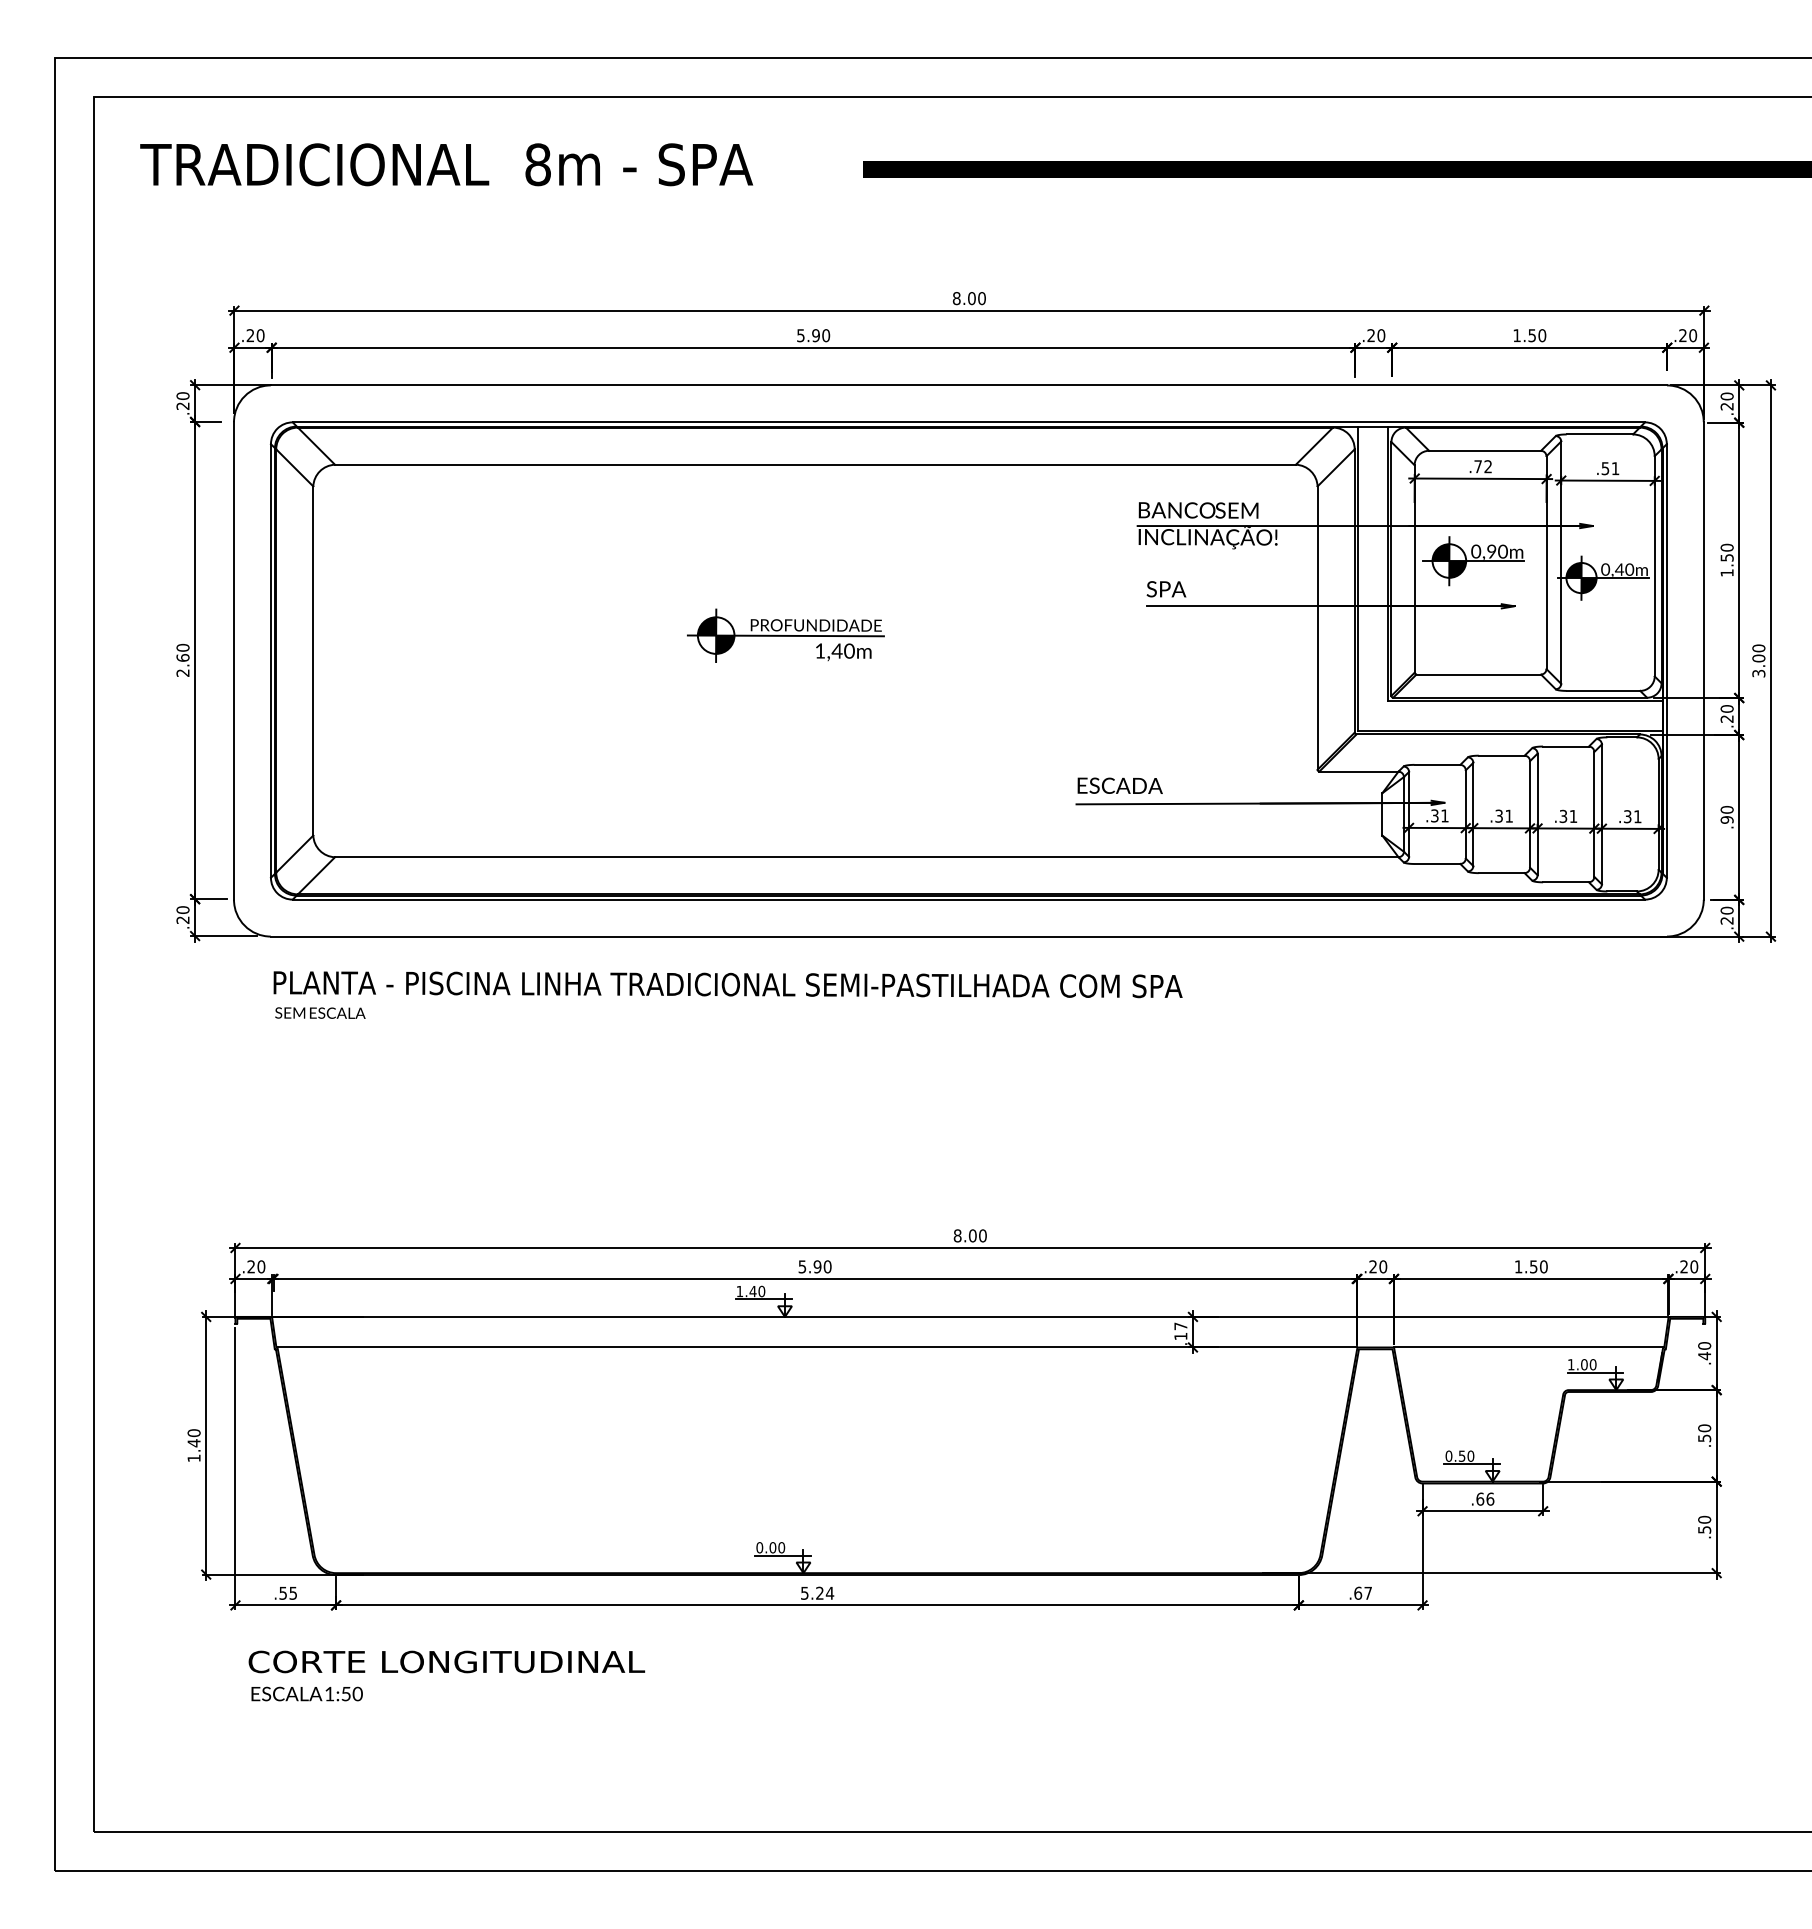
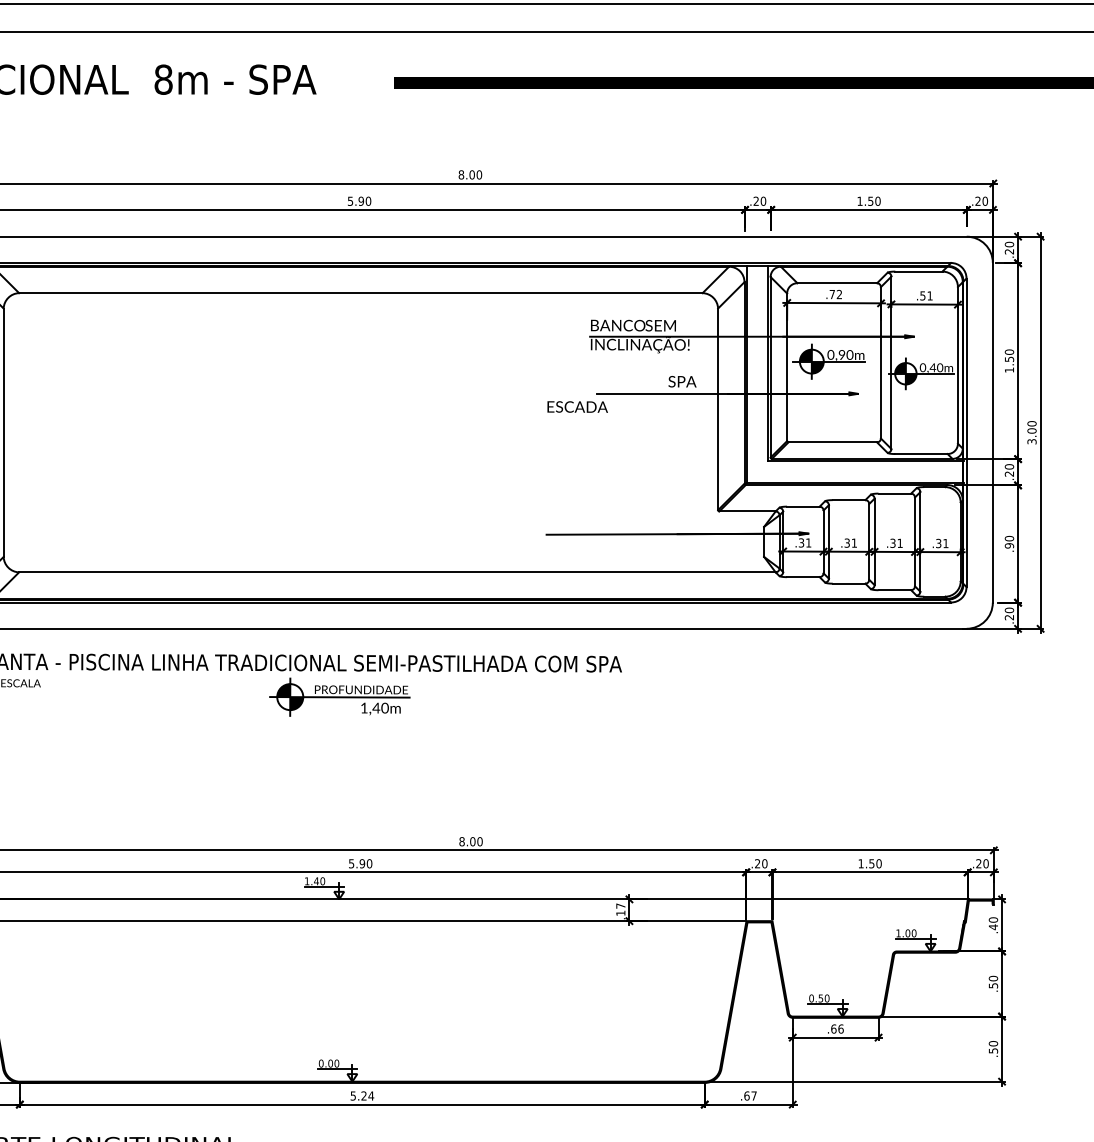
text: (1166, 589) -> (682, 381), moved
part: (785, 635) -> (339, 697), moved
text: (1119, 785) -> (577, 406), moved
line: (1528, 1347) -> (868, 921), removed

